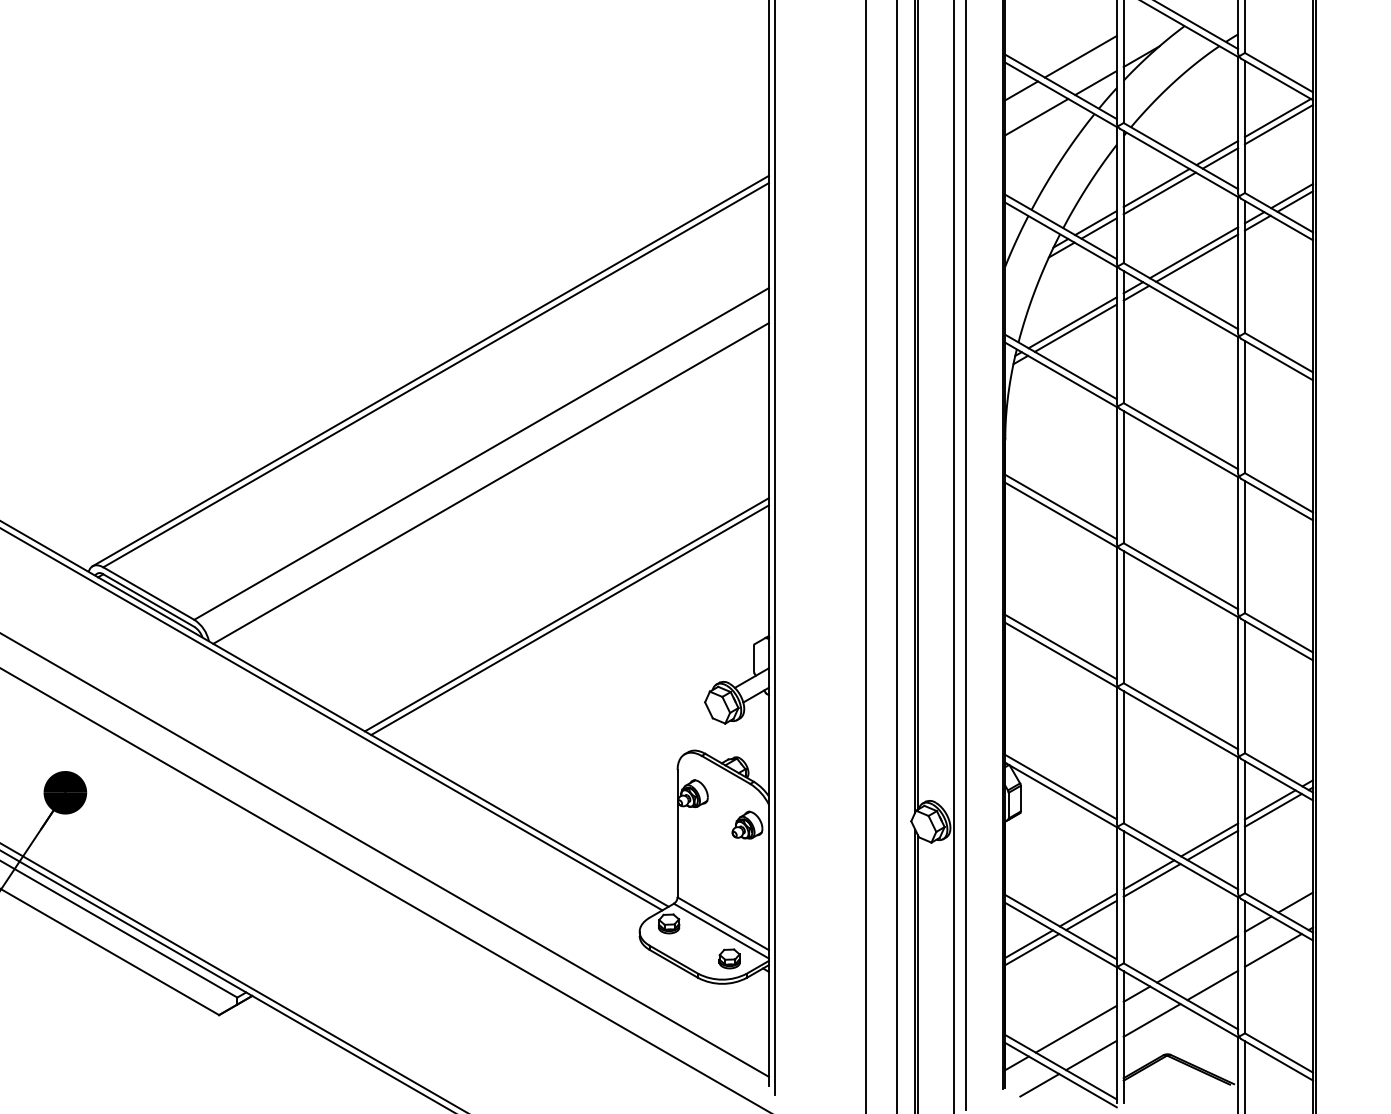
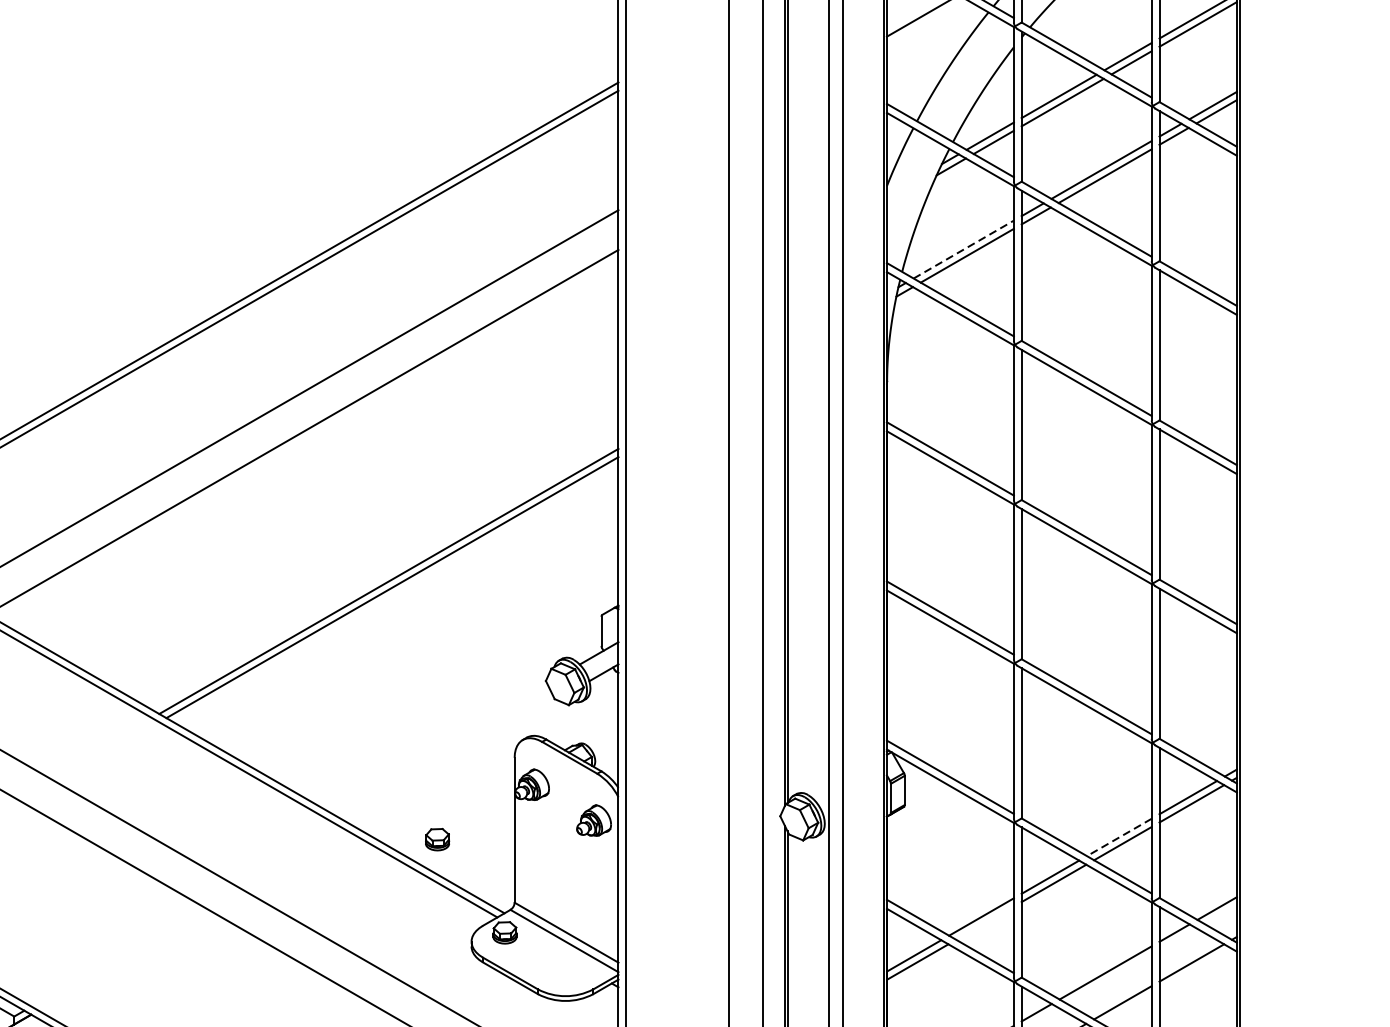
line: (1072, 322) -> (963, 249), solid -> dashed
line: (1209, 839) -> (1119, 836), solid -> dashed
line: (1091, 915) -> (985, 923), removed
part: (729, 958) -> (437, 839), moved

